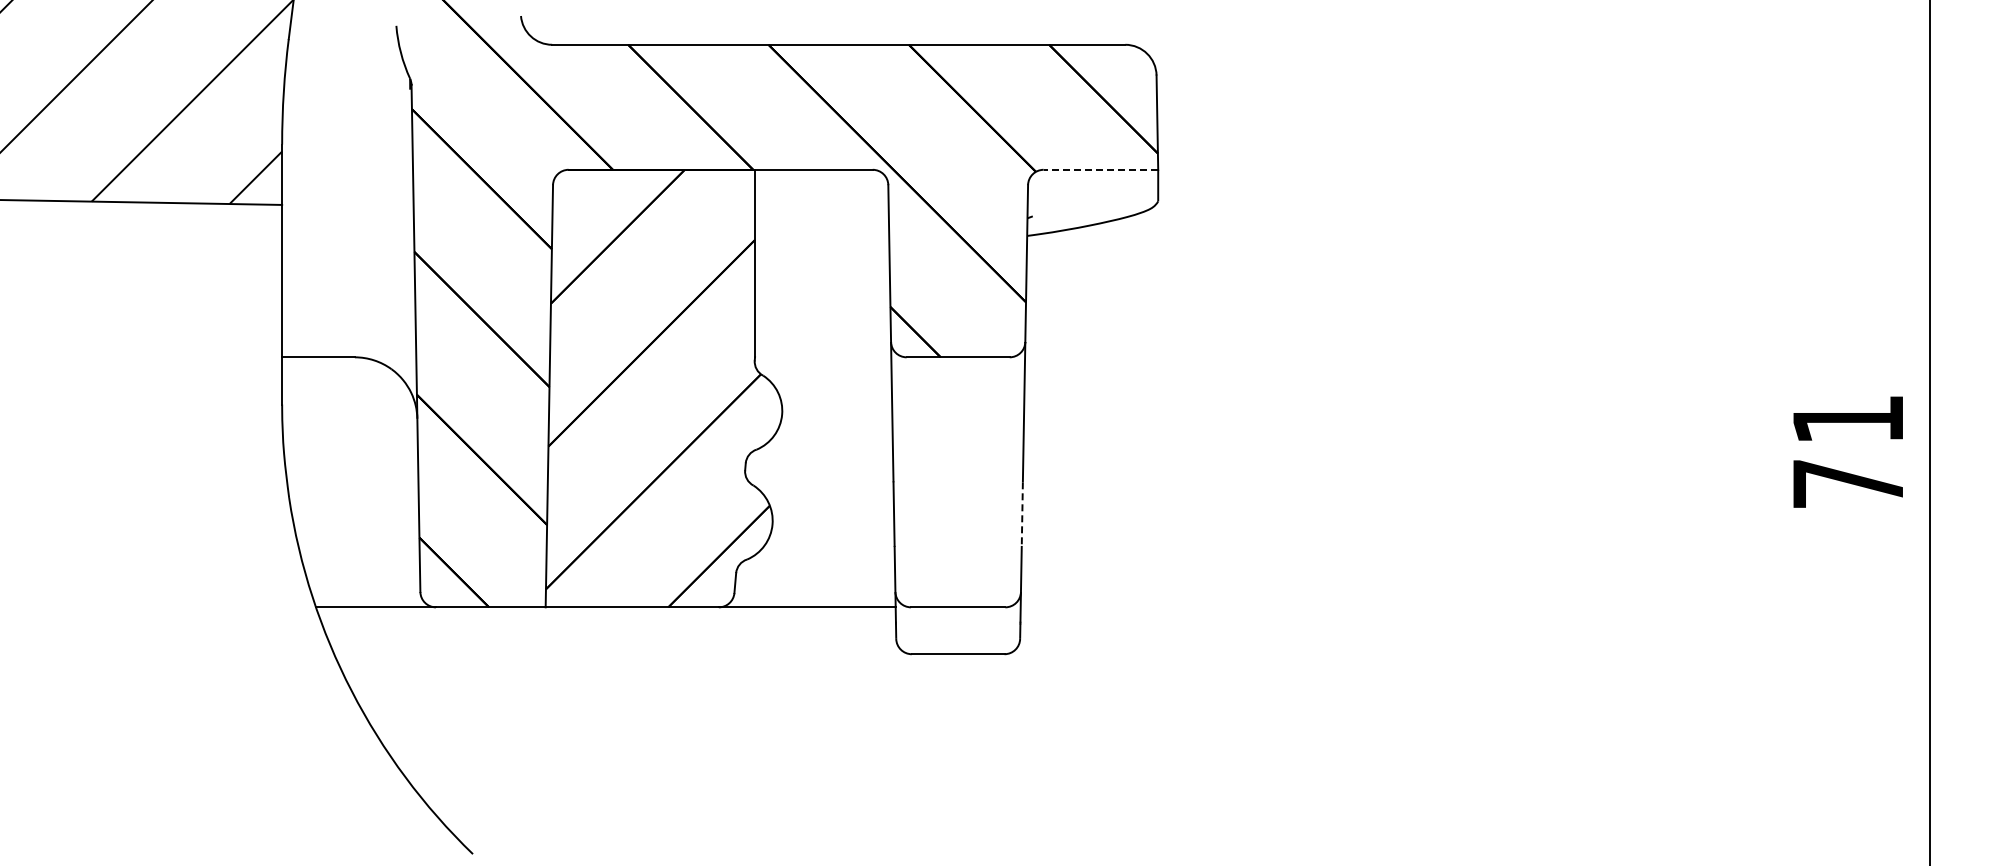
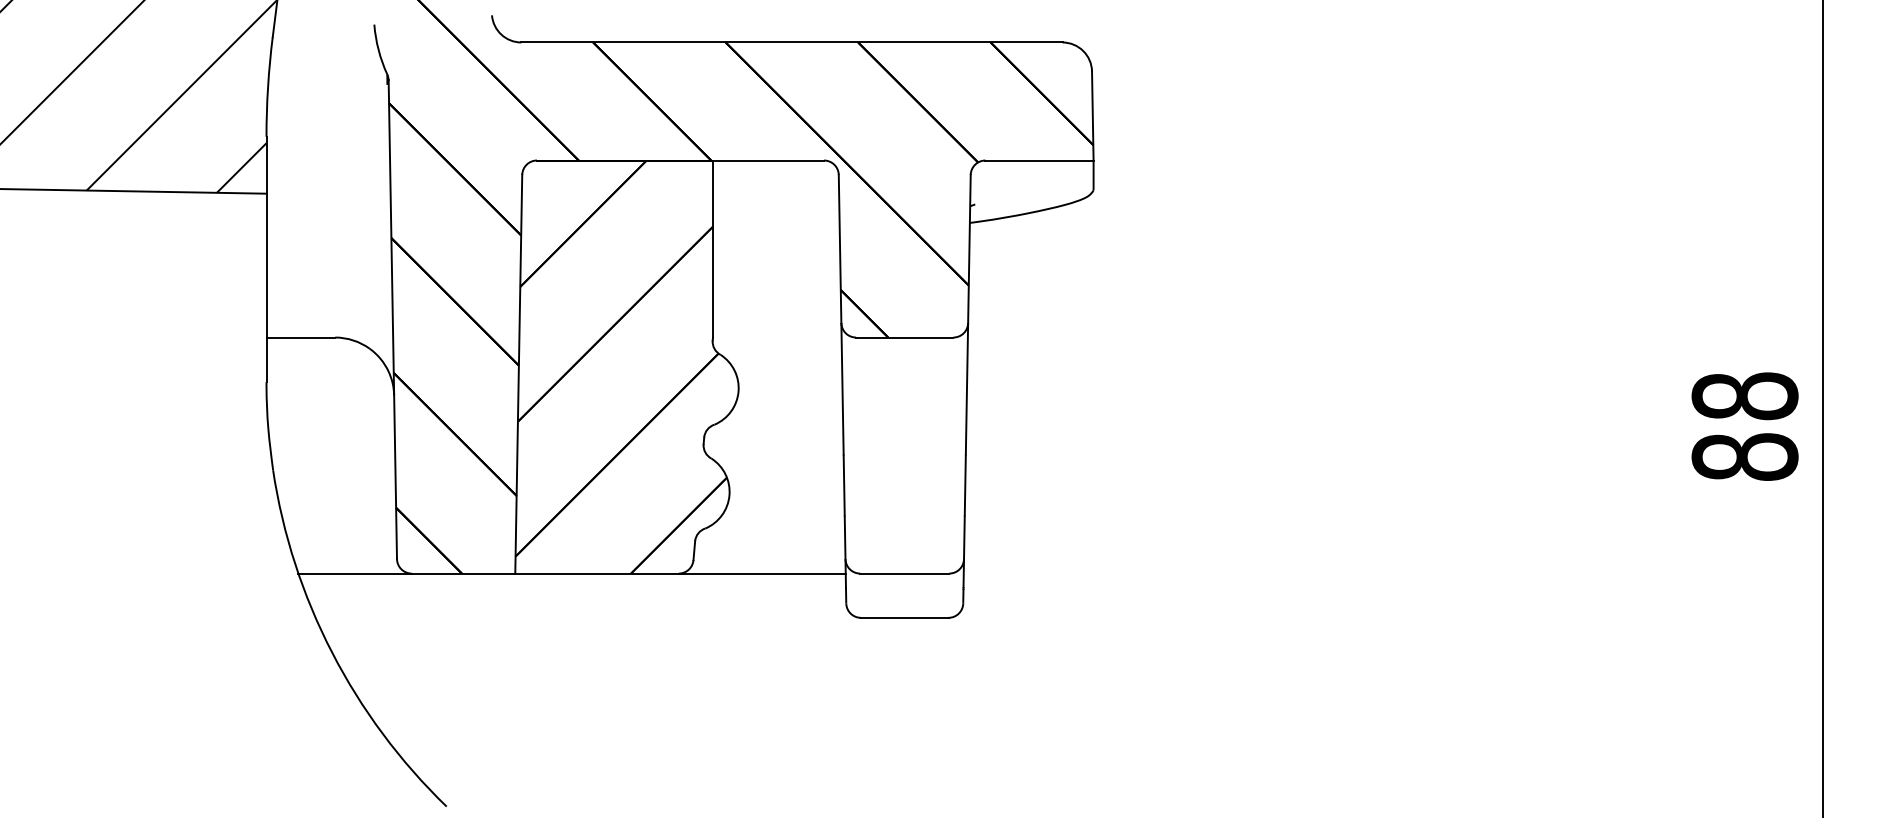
line: (1100, 169) -> (1039, 160), dashed -> solid
text: (1847, 451) -> (1744, 426), 71 -> 88
line: (1022, 514) -> (965, 485), dashed -> solid

